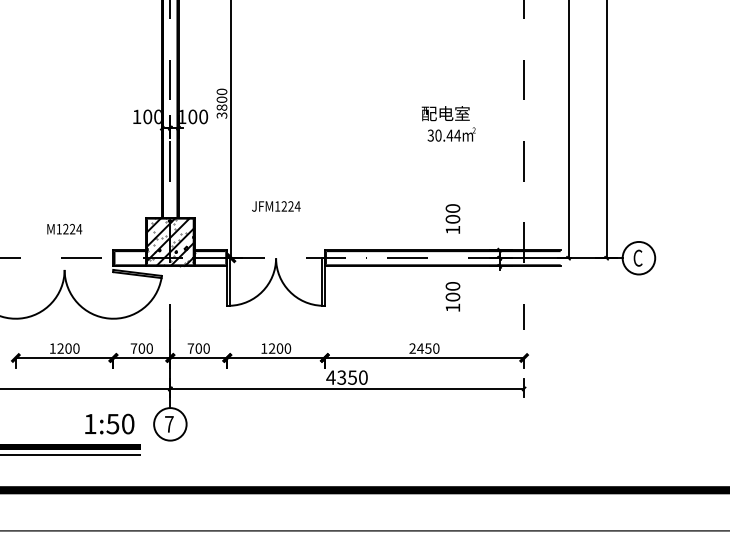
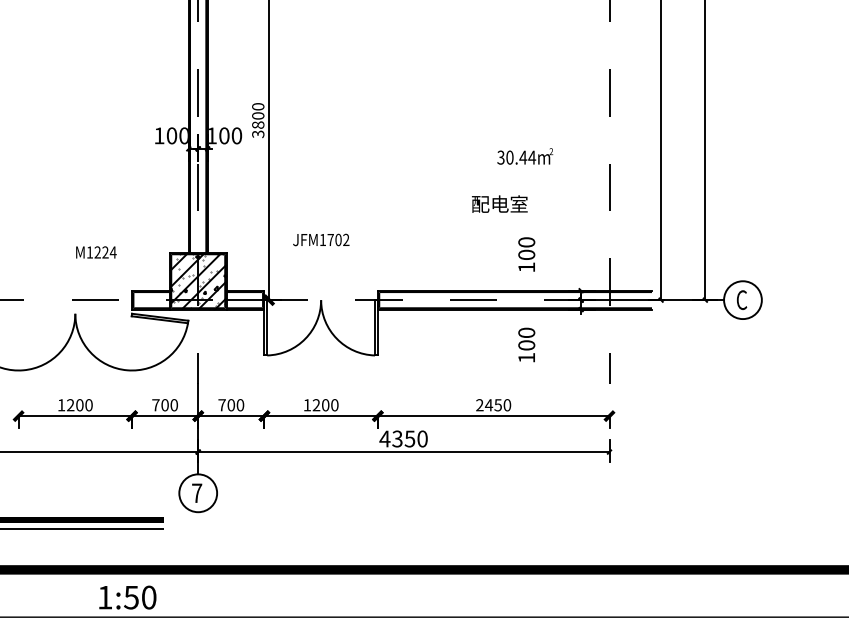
text: (445, 113) -> (499, 203), moved
text: (290, 206) -> (337, 240), JFM1224 -> JFM1702
text: (64, 228) -> (96, 251), moved
text: (109, 423) -> (127, 596), moved

